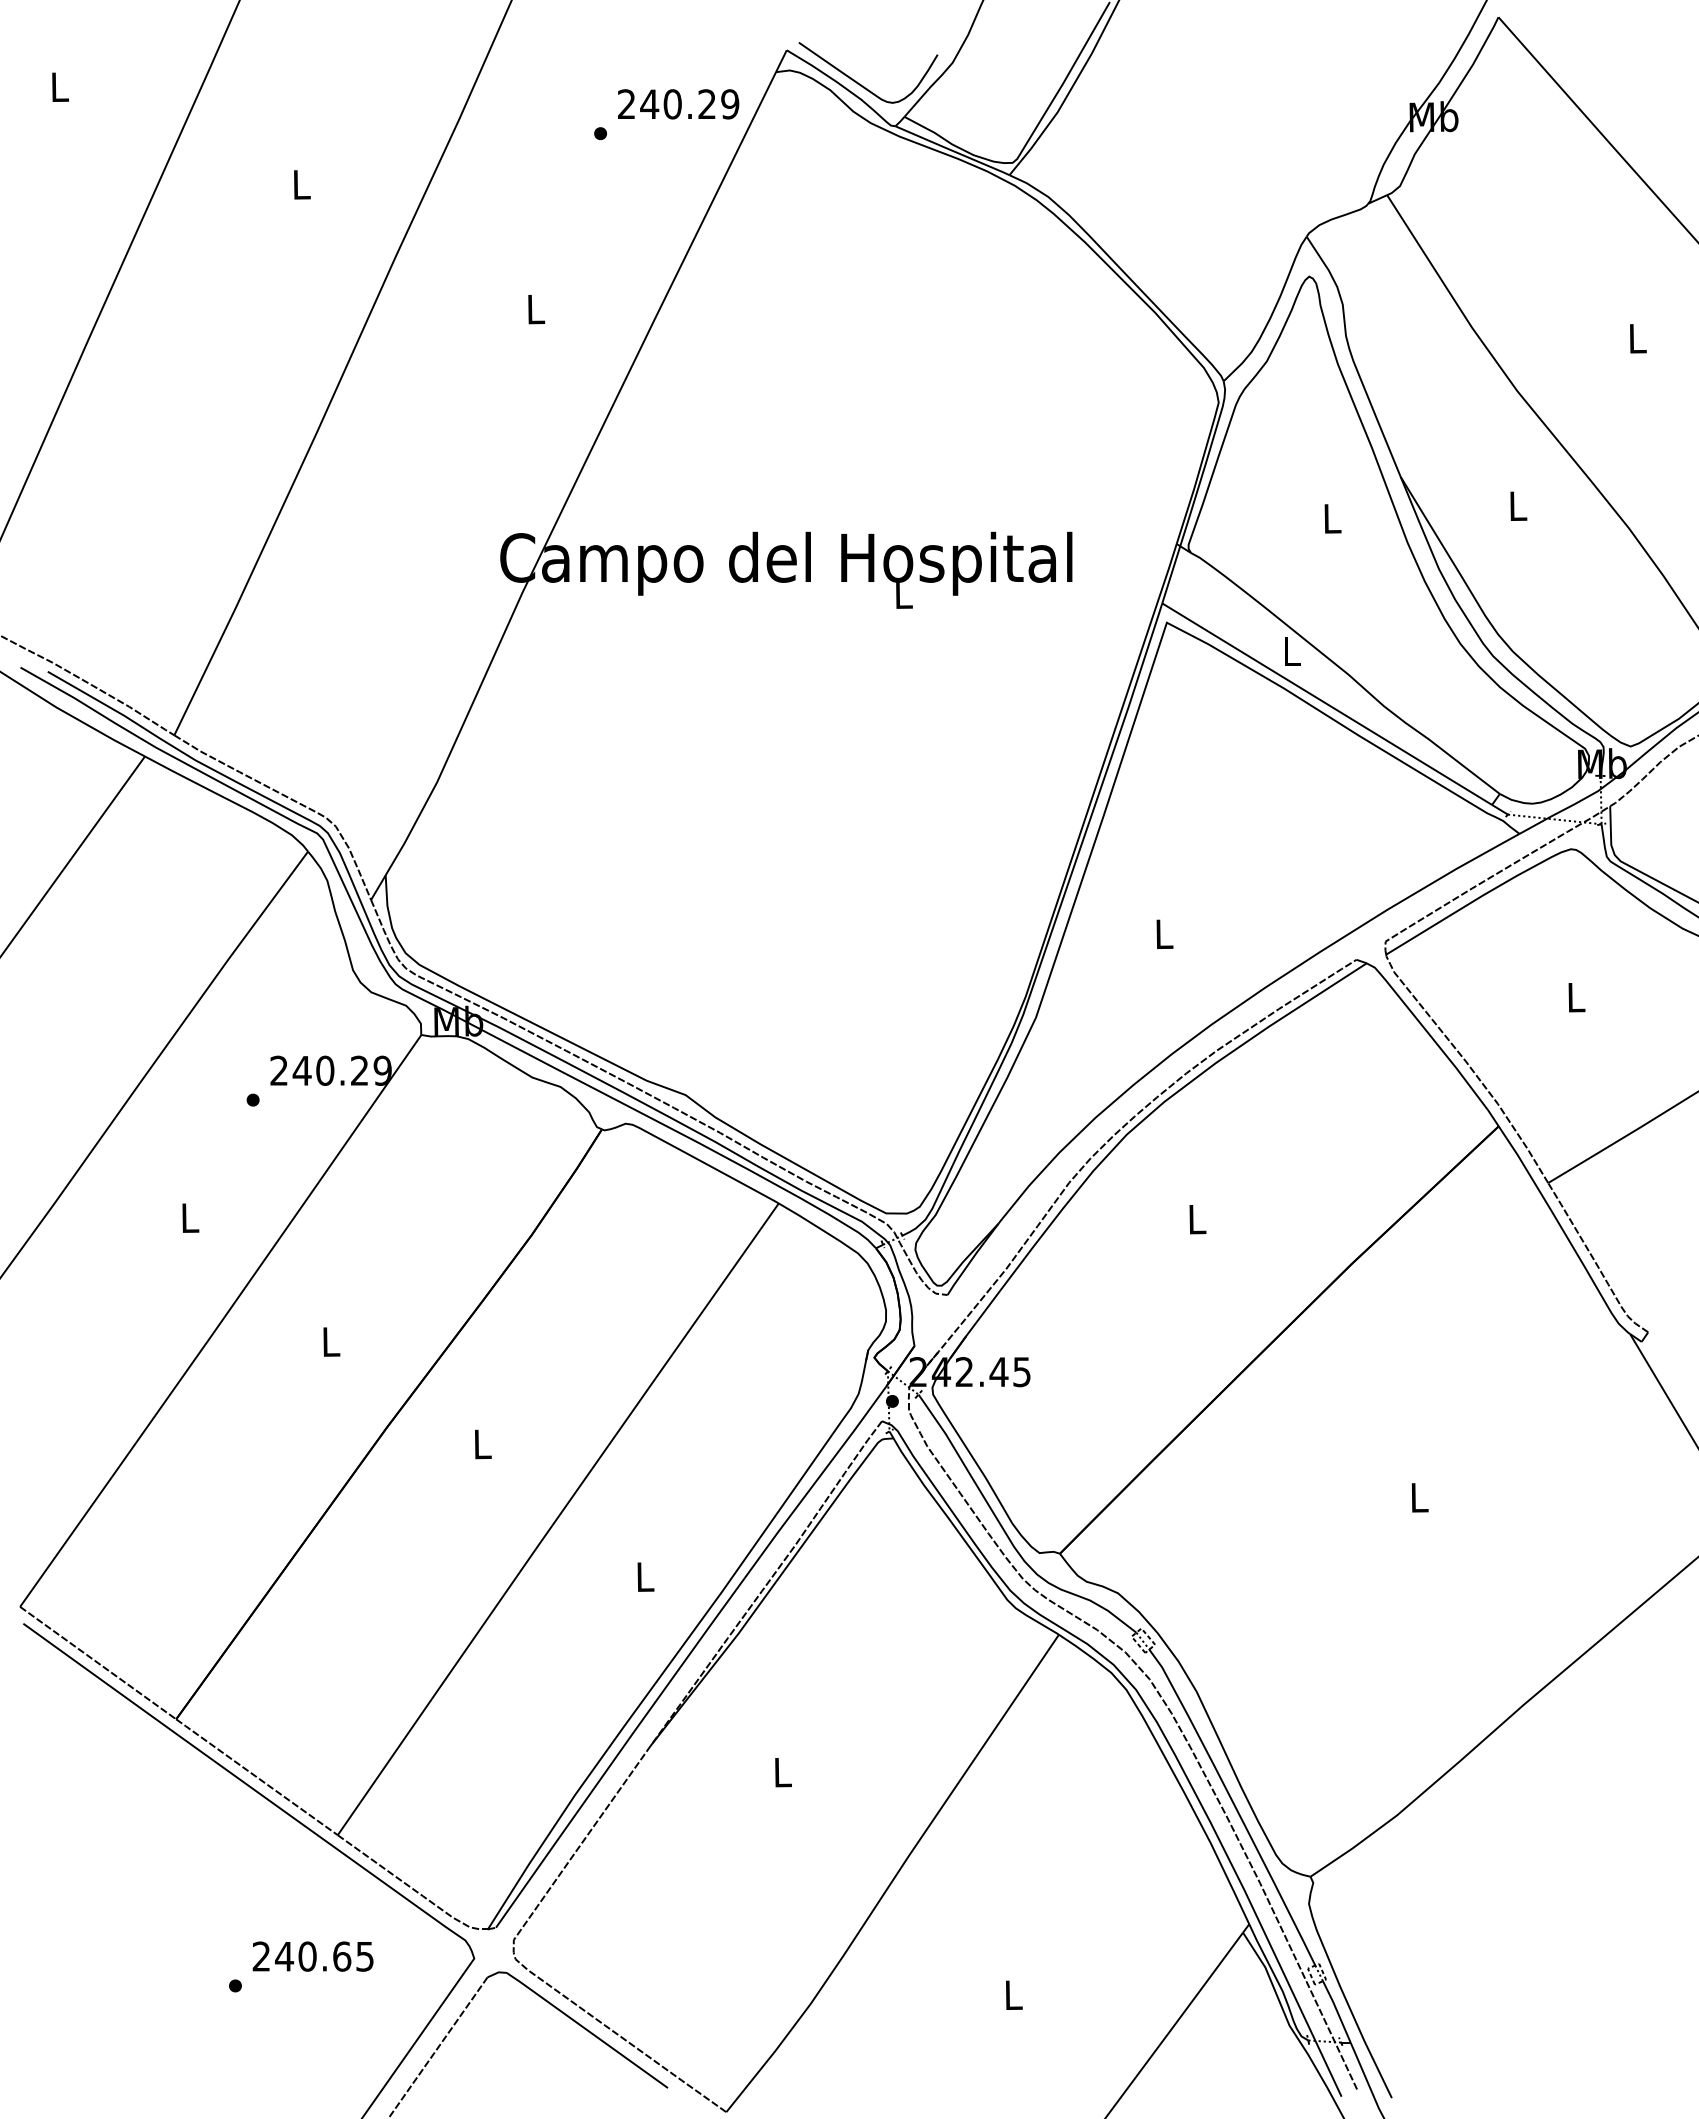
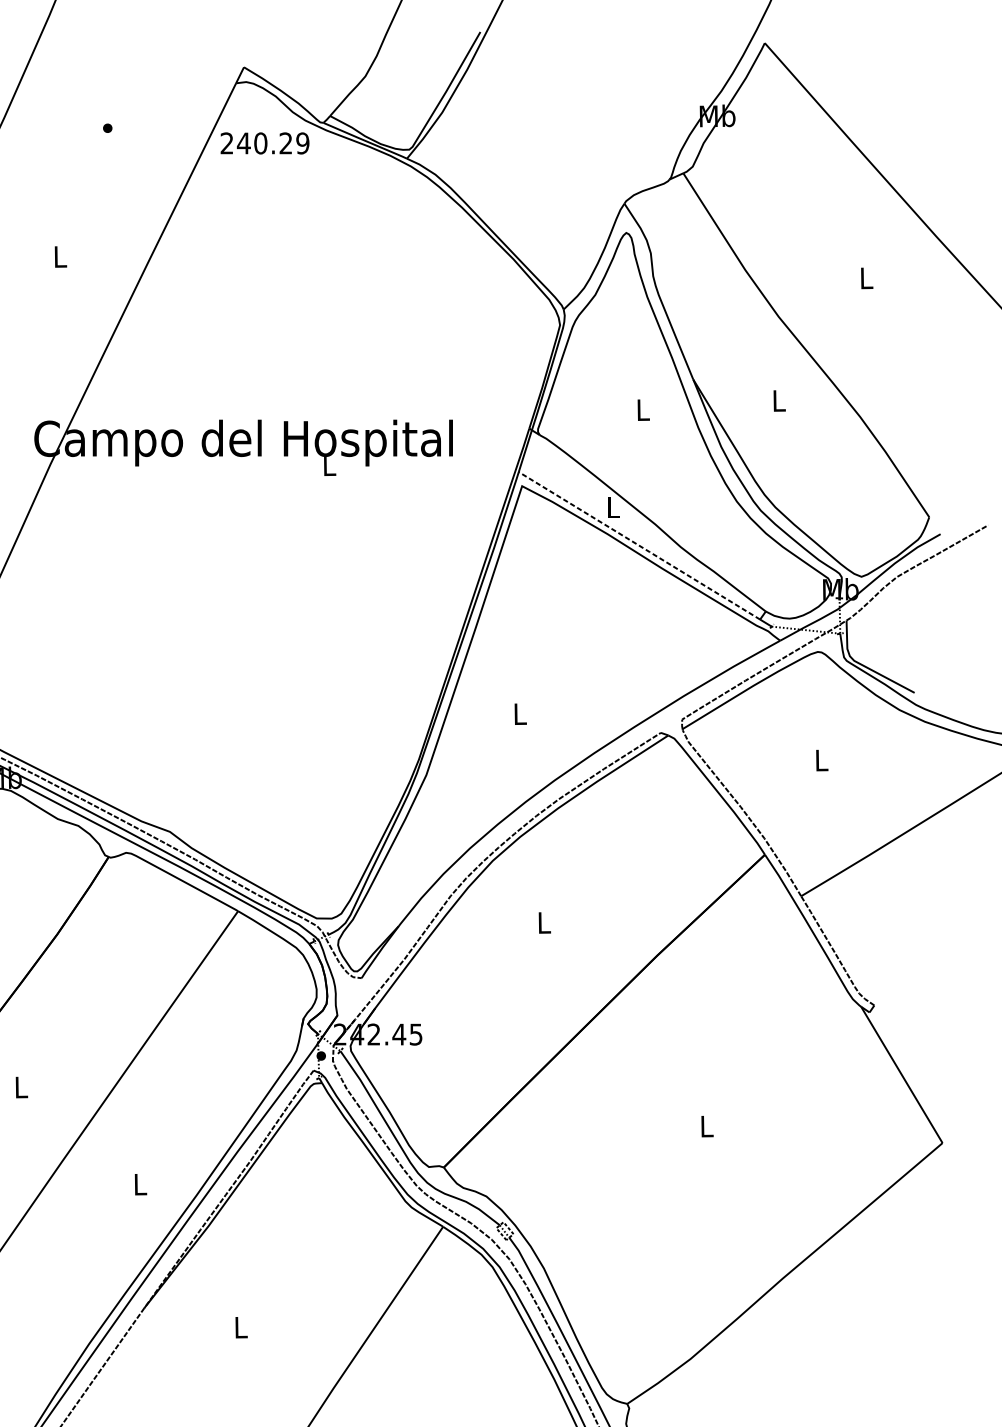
curve: (860, 83) -> (297, 91), removed
text: (678, 104) -> (265, 143), moved
line: (1327, 704) -> (639, 546), solid -> dashed

